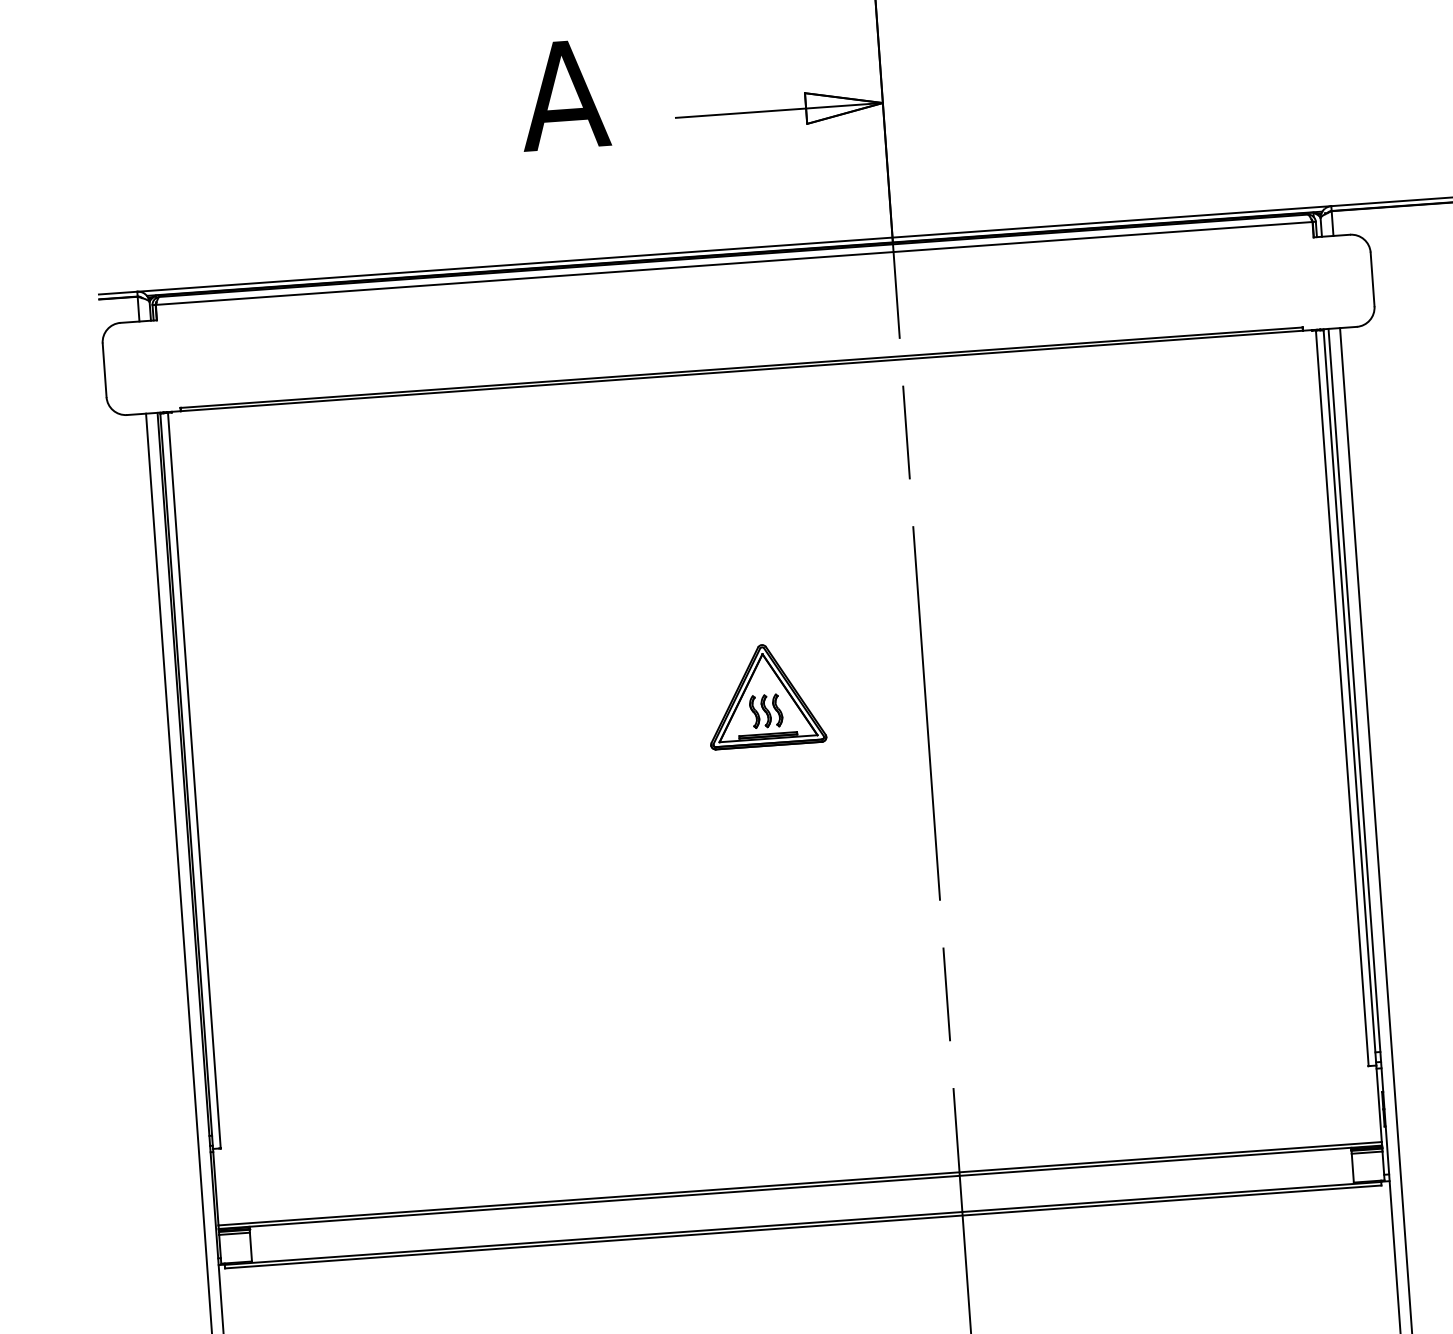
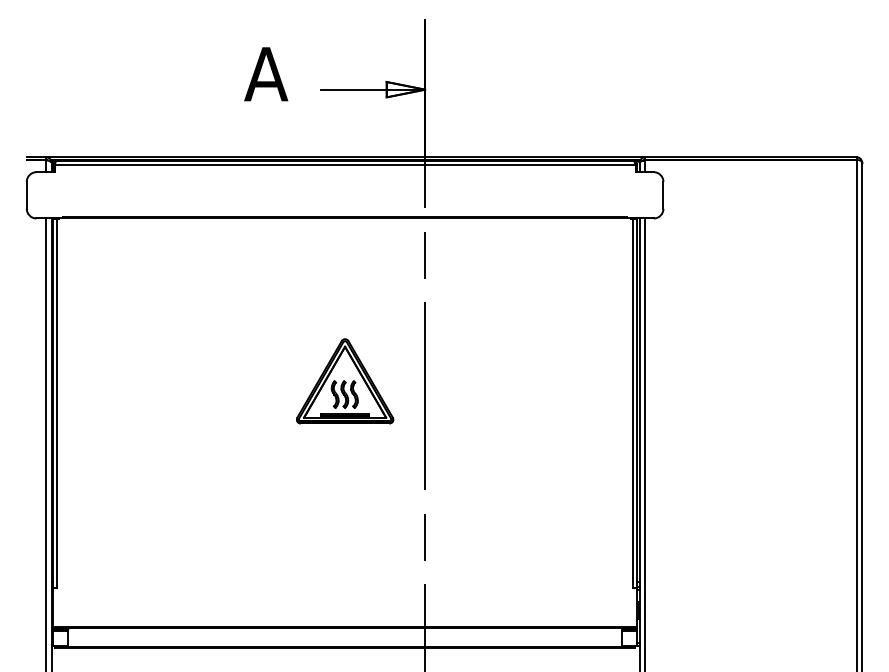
part: (765, 695) -> (345, 381), size x1.67

